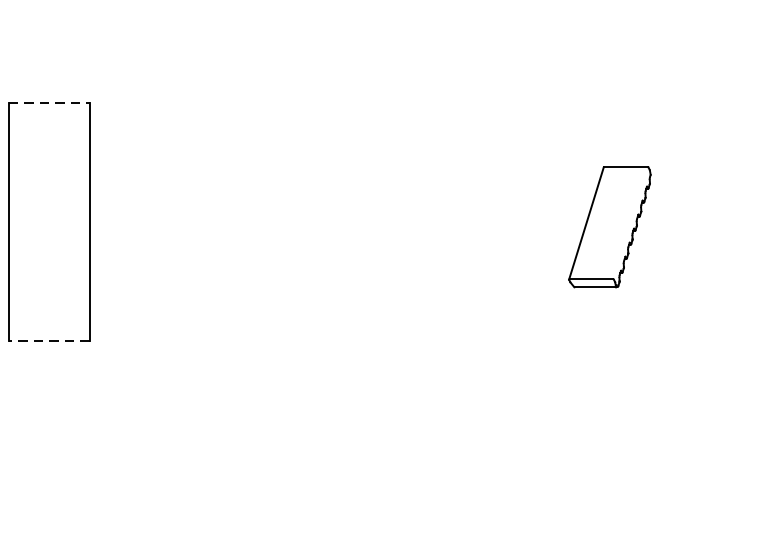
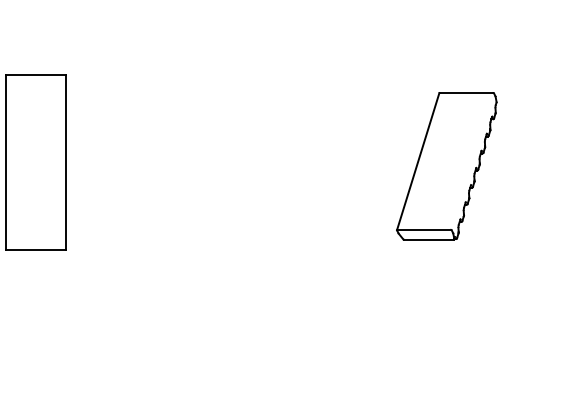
line: (49, 103) -> (36, 75), dashed -> solid
part: (609, 227) -> (446, 166), size x1.67
line: (49, 340) -> (36, 249), dashed -> solid

